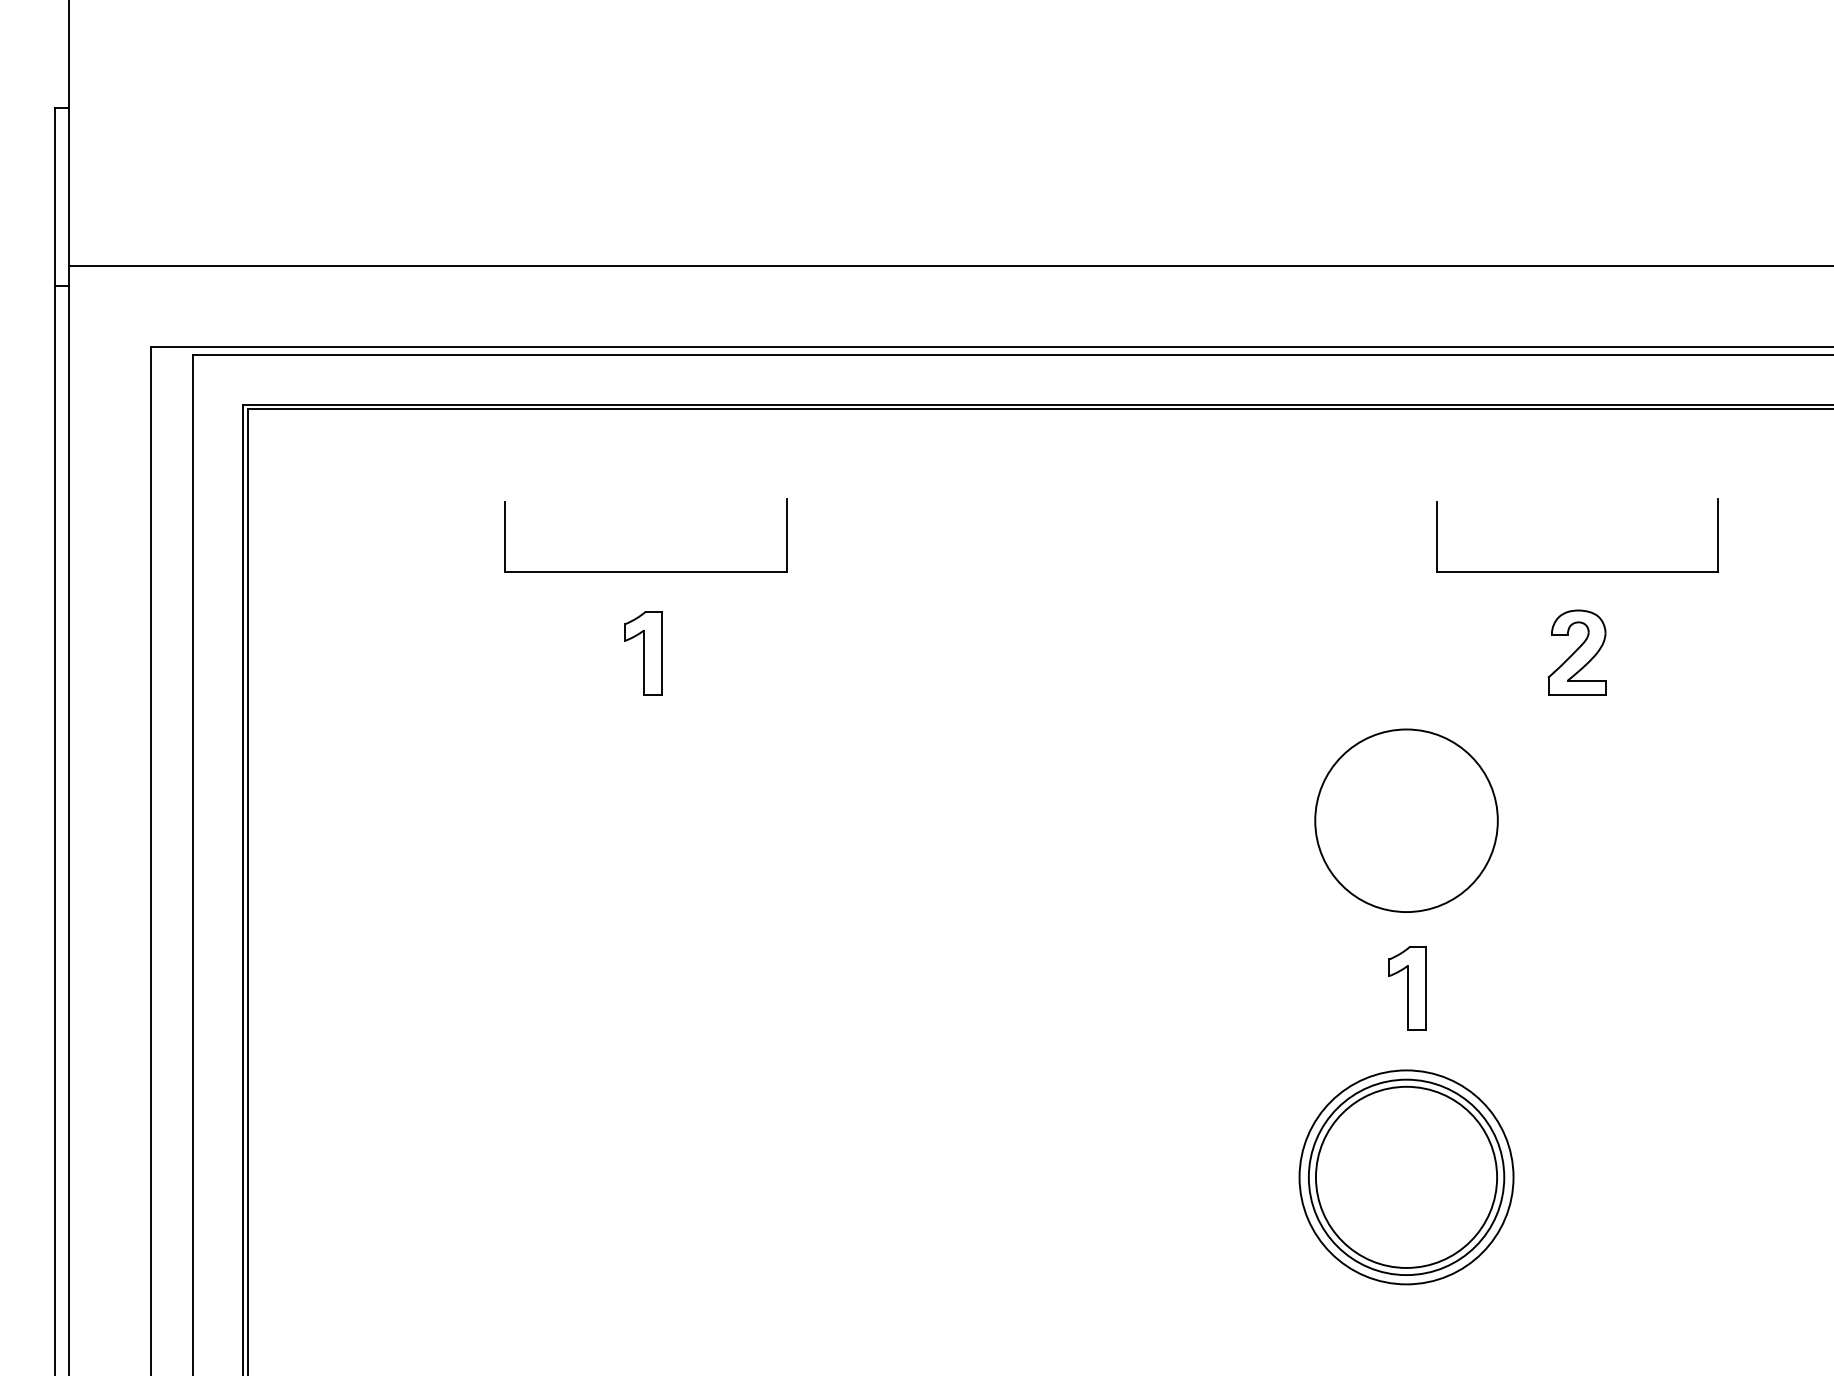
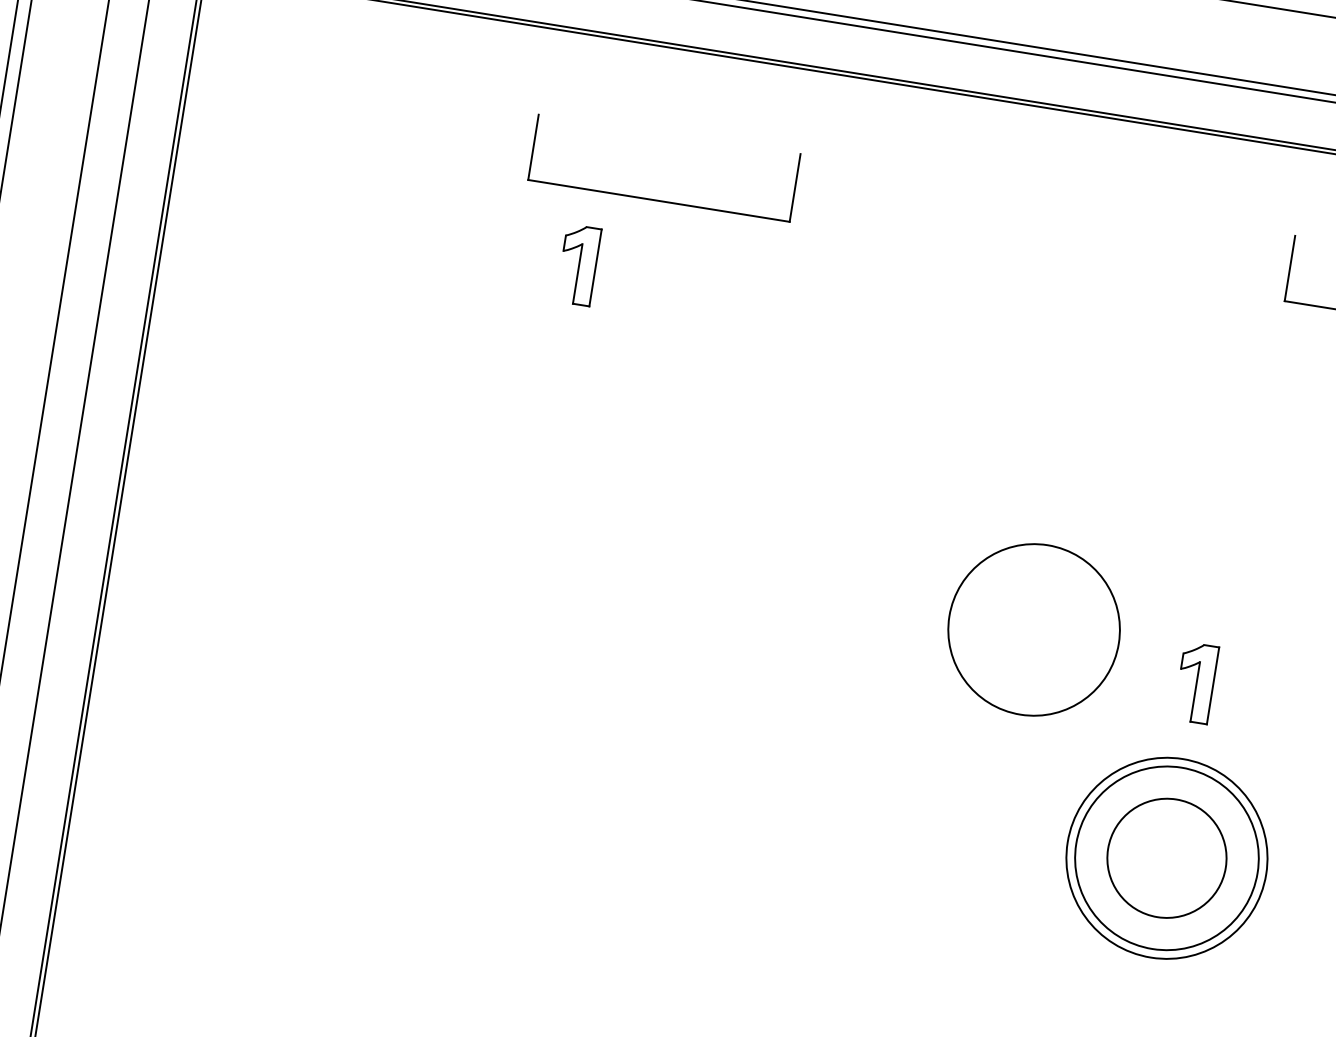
part: (645, 571) -> (658, 200), moved
part: (643, 653) -> (578, 265), moved
circle: (1406, 820) -> (1034, 629), moved
circle: (1406, 1176) -> (1167, 857), size x0.7

